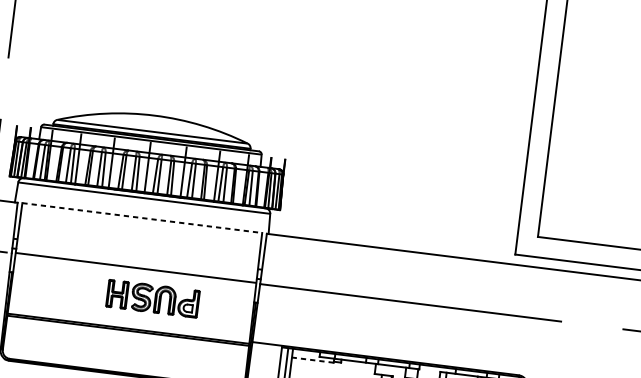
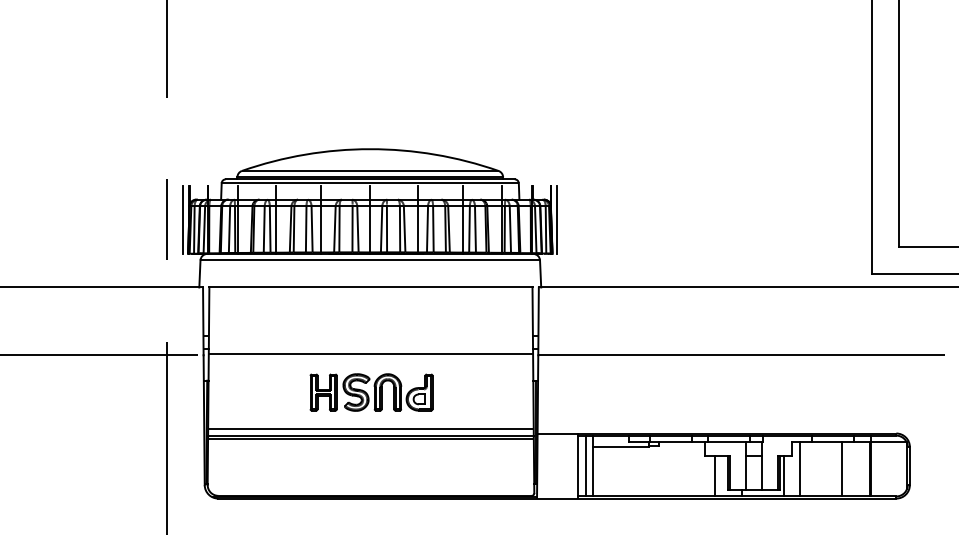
line: (9, 150) -> (183, 219), added
line: (287, 185) -> (557, 219), added
line: (141, 218) -> (370, 287), dashed -> solid
part: (153, 298) -> (371, 392), moved
line: (128, 323) -> (370, 429), added
line: (312, 360) -> (620, 447), dashed -> solid

